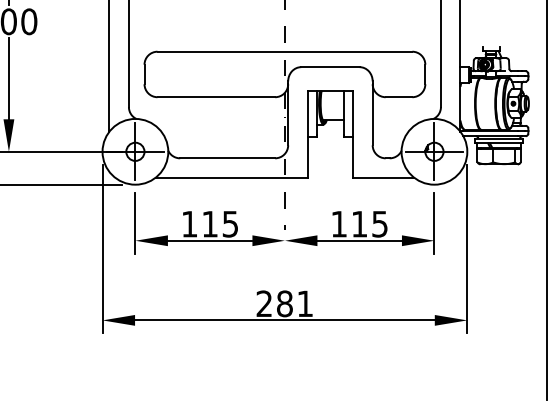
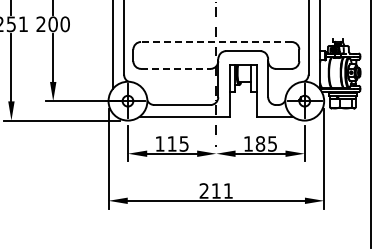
line: (283, 52) -> (215, 42), solid -> dashed
line: (215, 96) -> (175, 68), solid -> dashed
text: (359, 223) -> (260, 143), 115 -> 185
text: (283, 302) -> (215, 190), 281 -> 211

